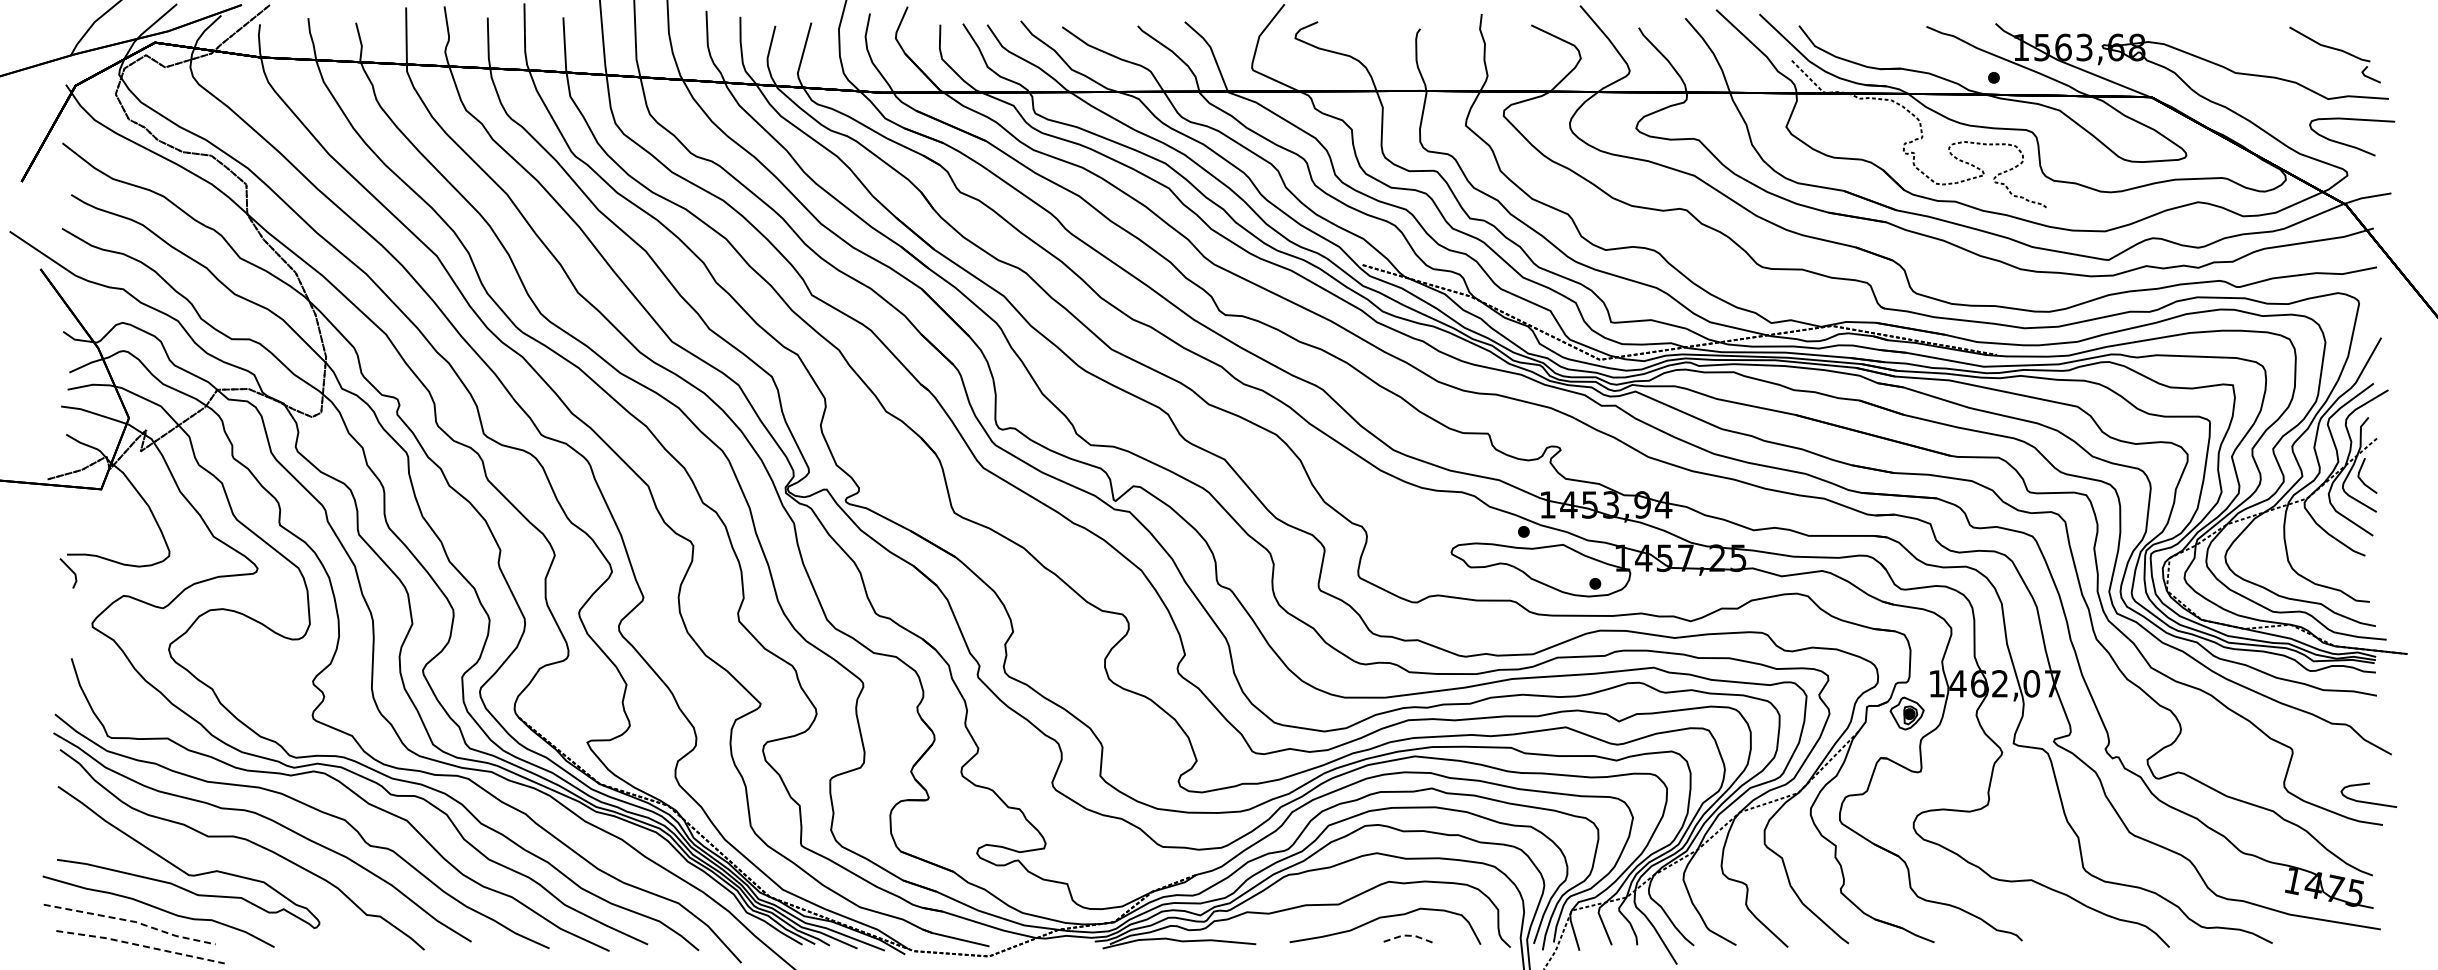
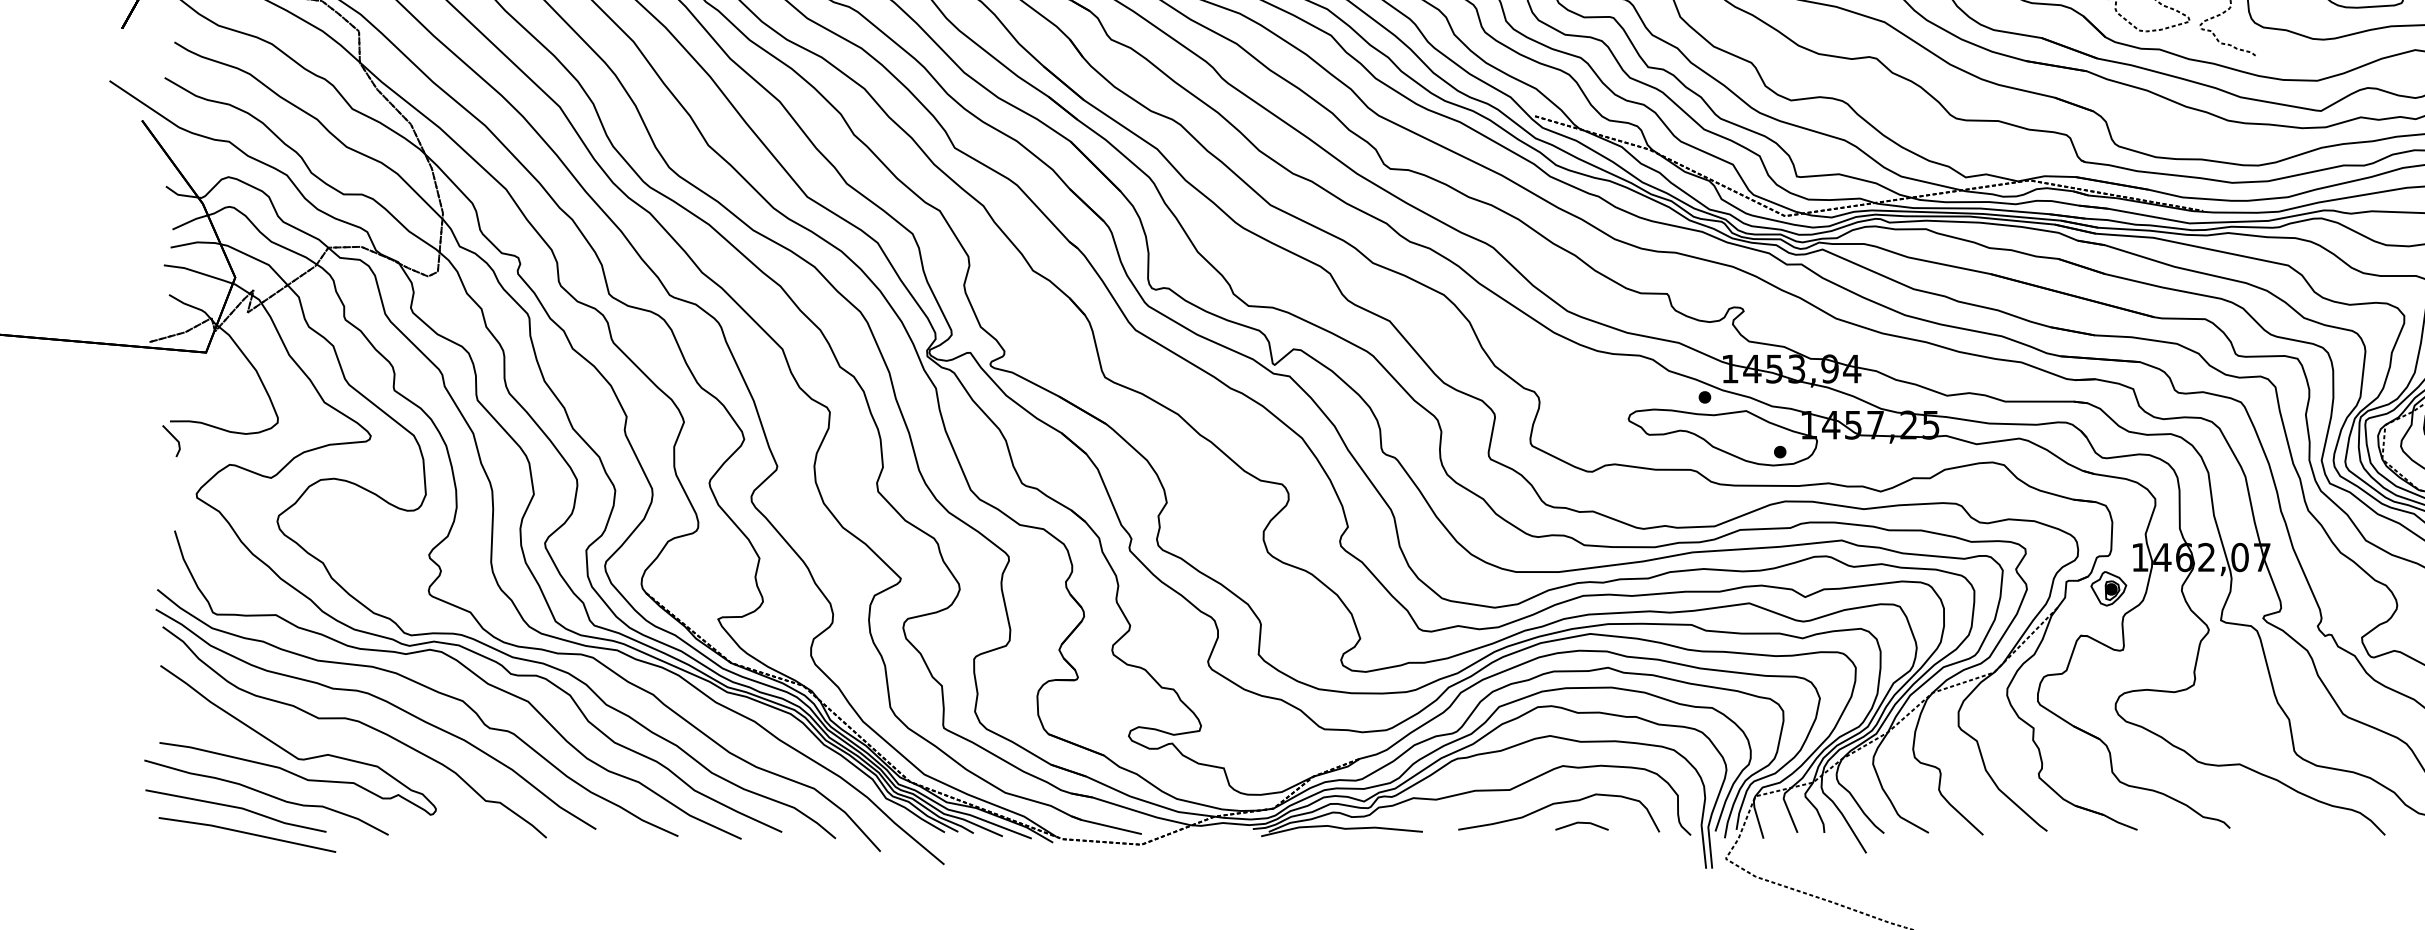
line: (131, 921) -> (237, 807), dashed -> solid
line: (1406, 935) -> (1581, 822), dashed -> solid
line: (140, 945) -> (247, 833), dashed -> solid

